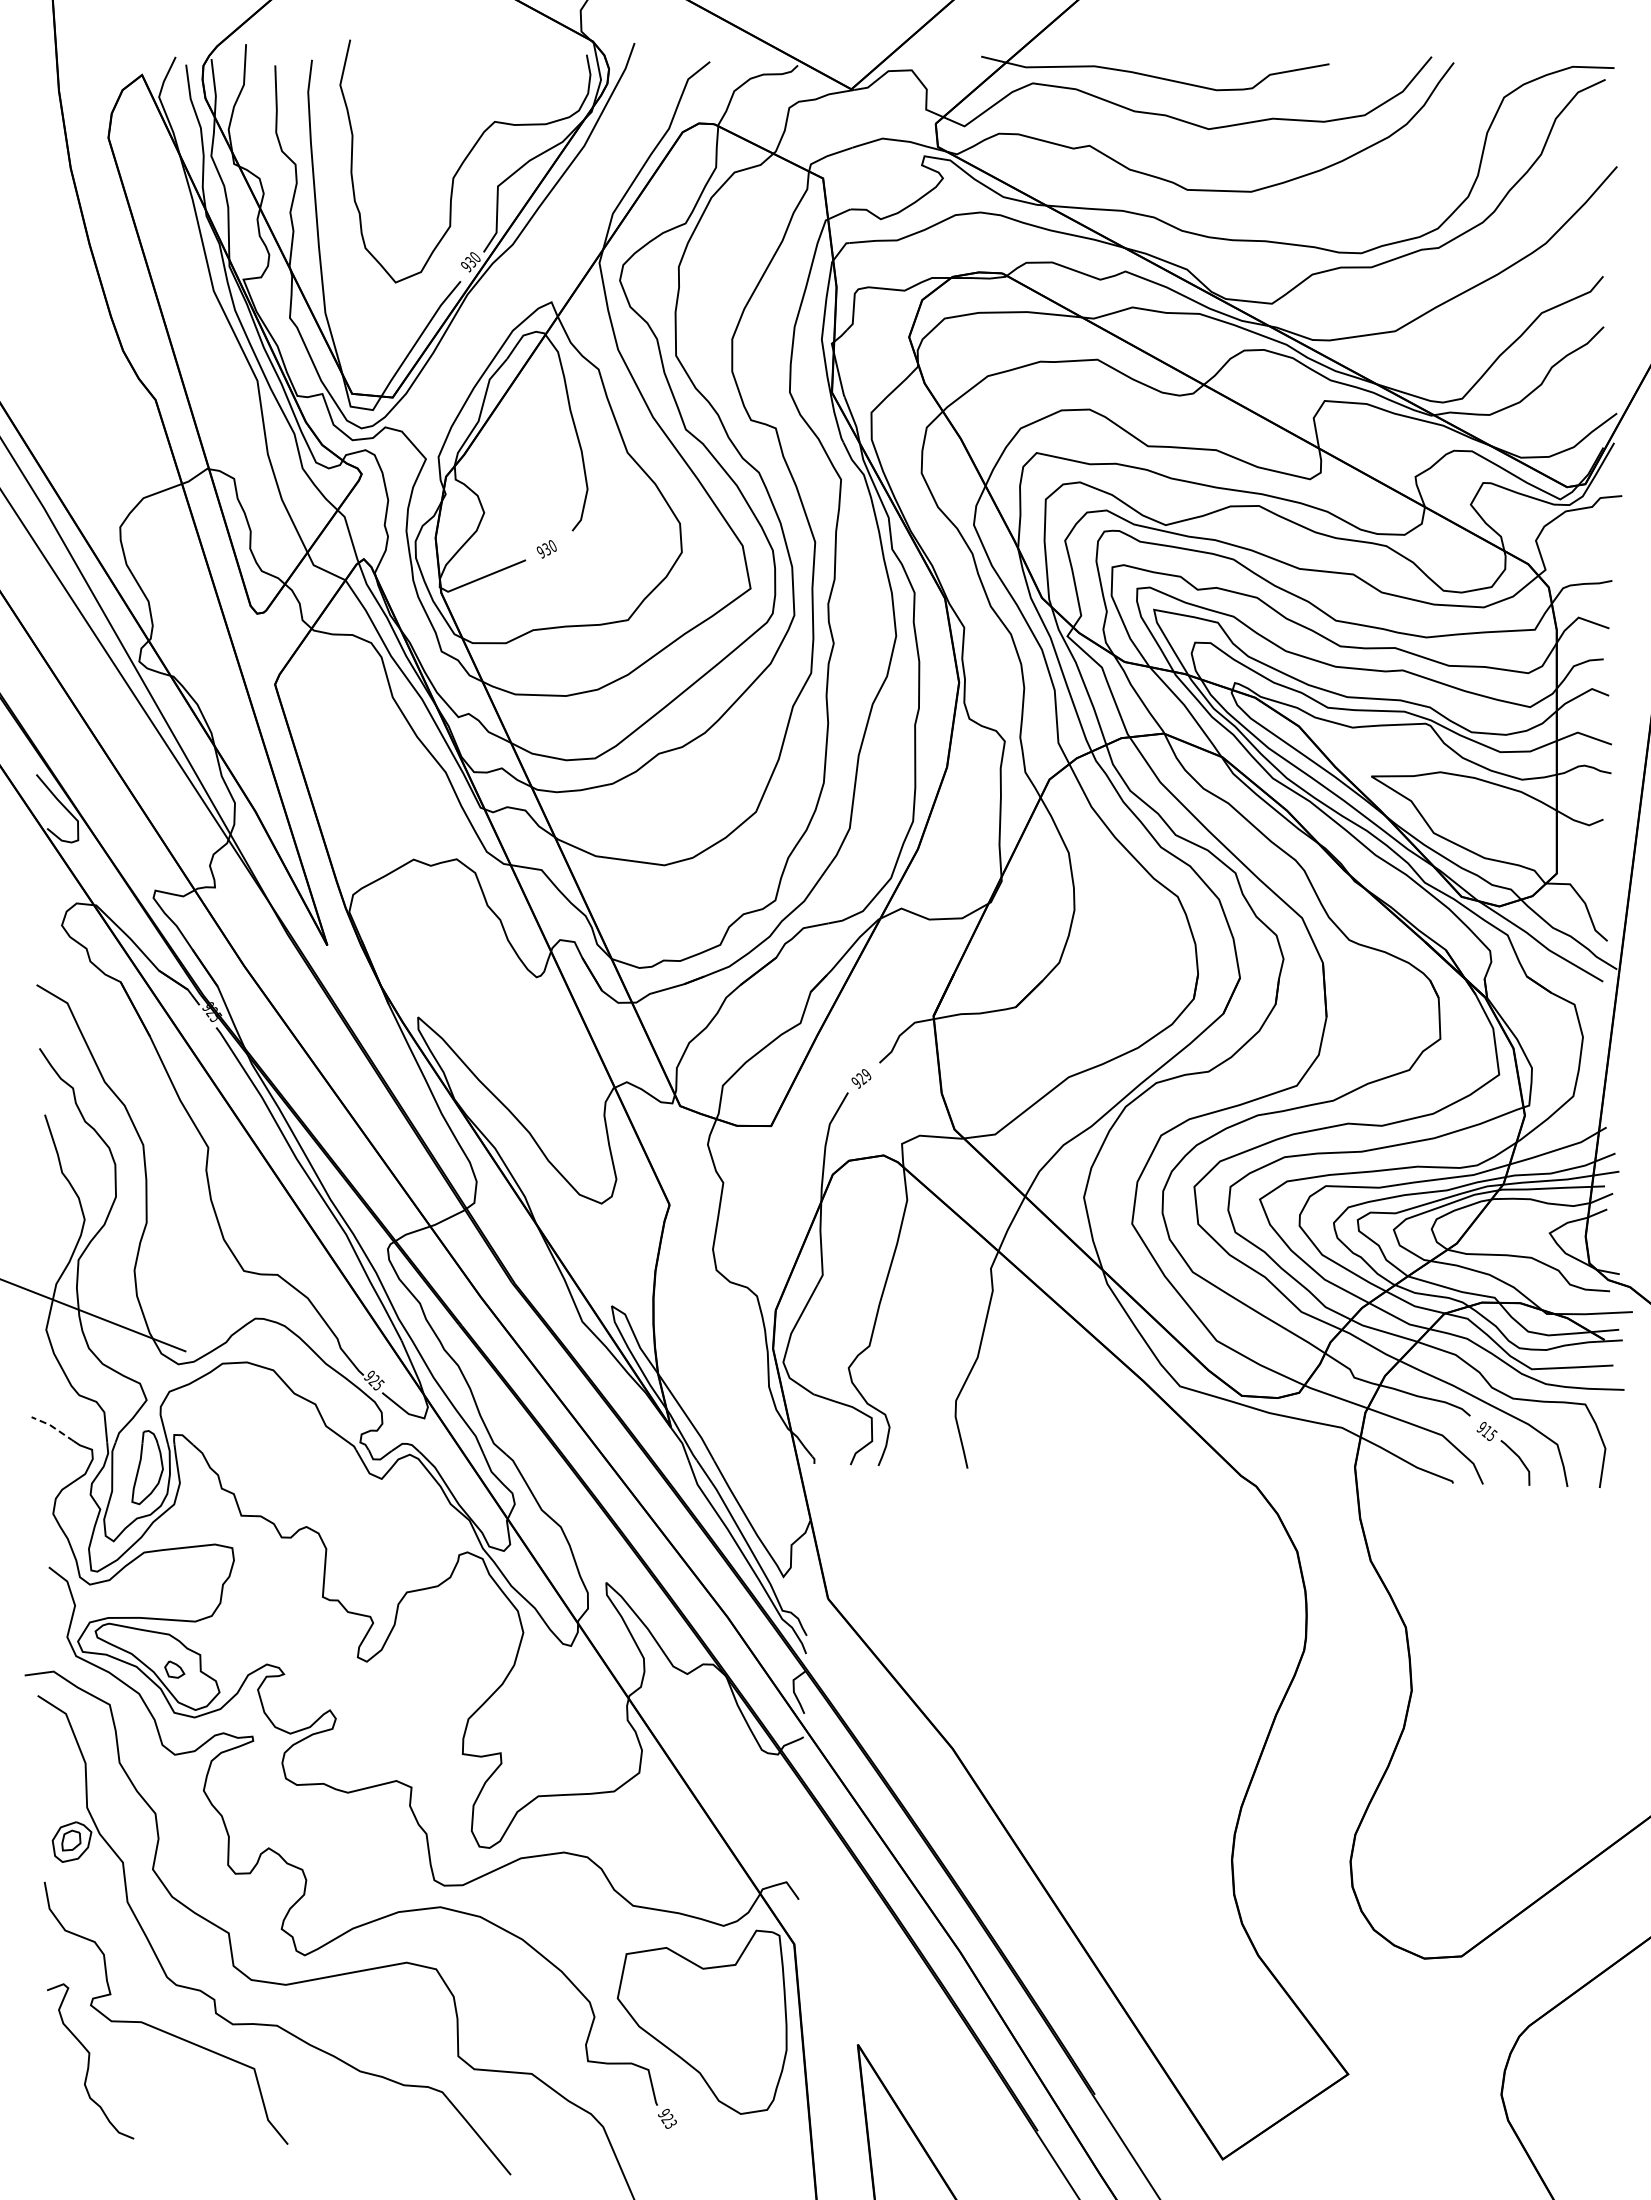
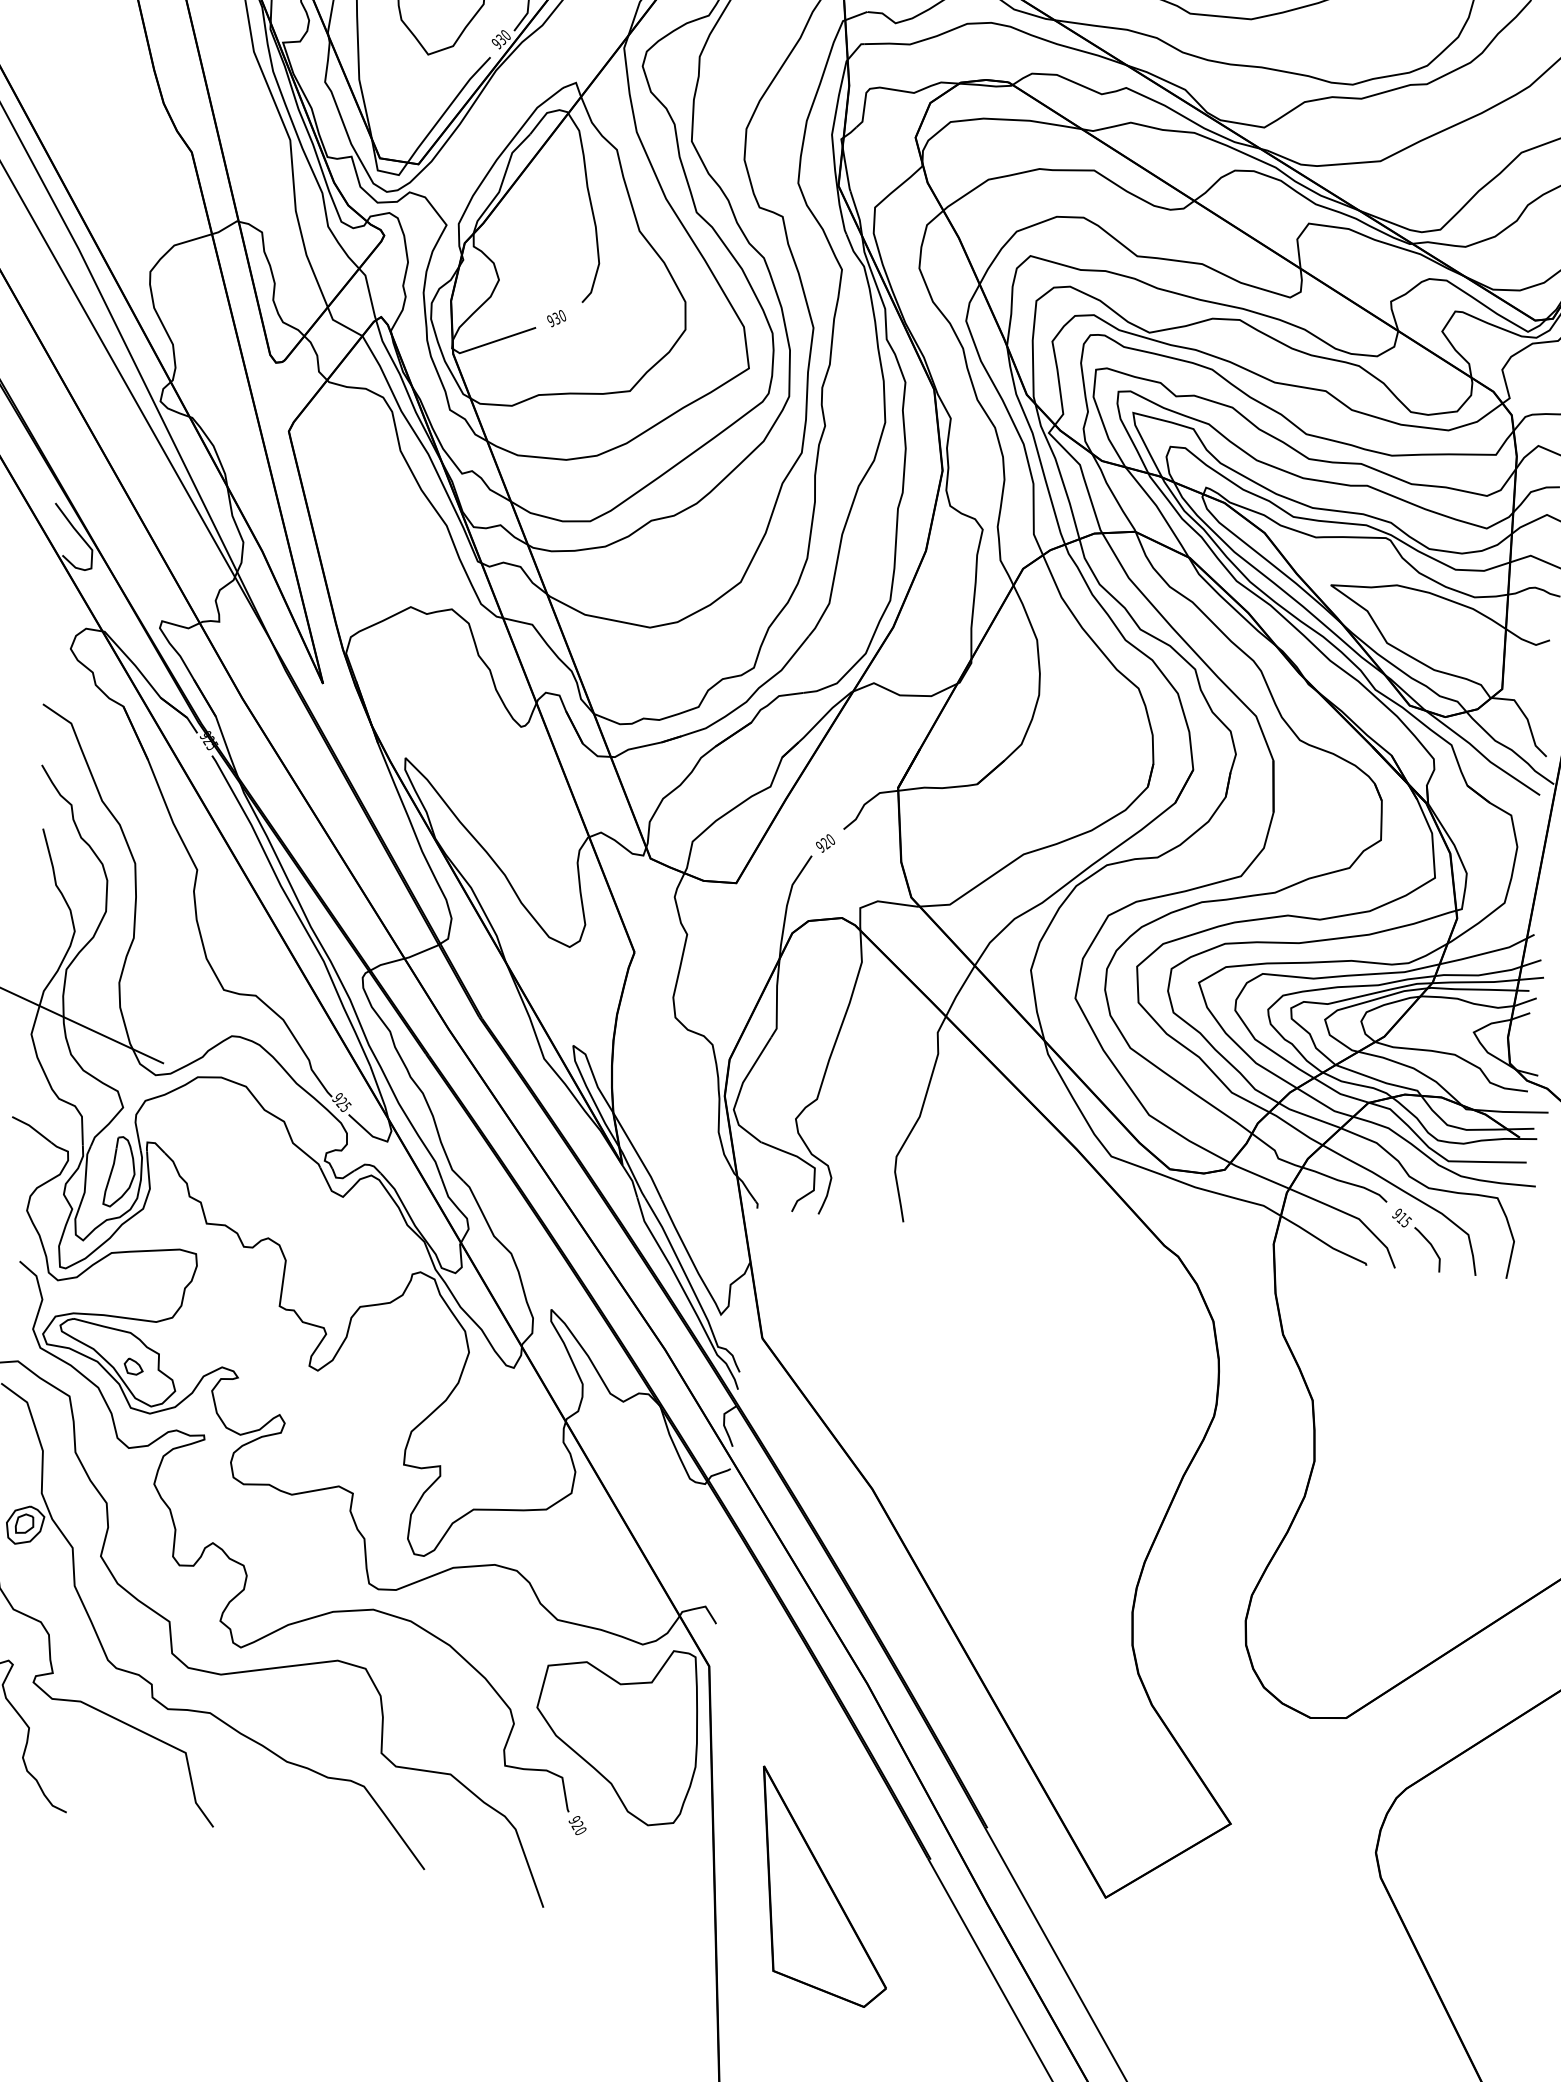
text: (866, 1075) -> (830, 840), 929 -> 920
line: (53, 1427) -> (32, 1128), dashed -> solid
text: (670, 2123) -> (580, 1830), 923 -> 920

